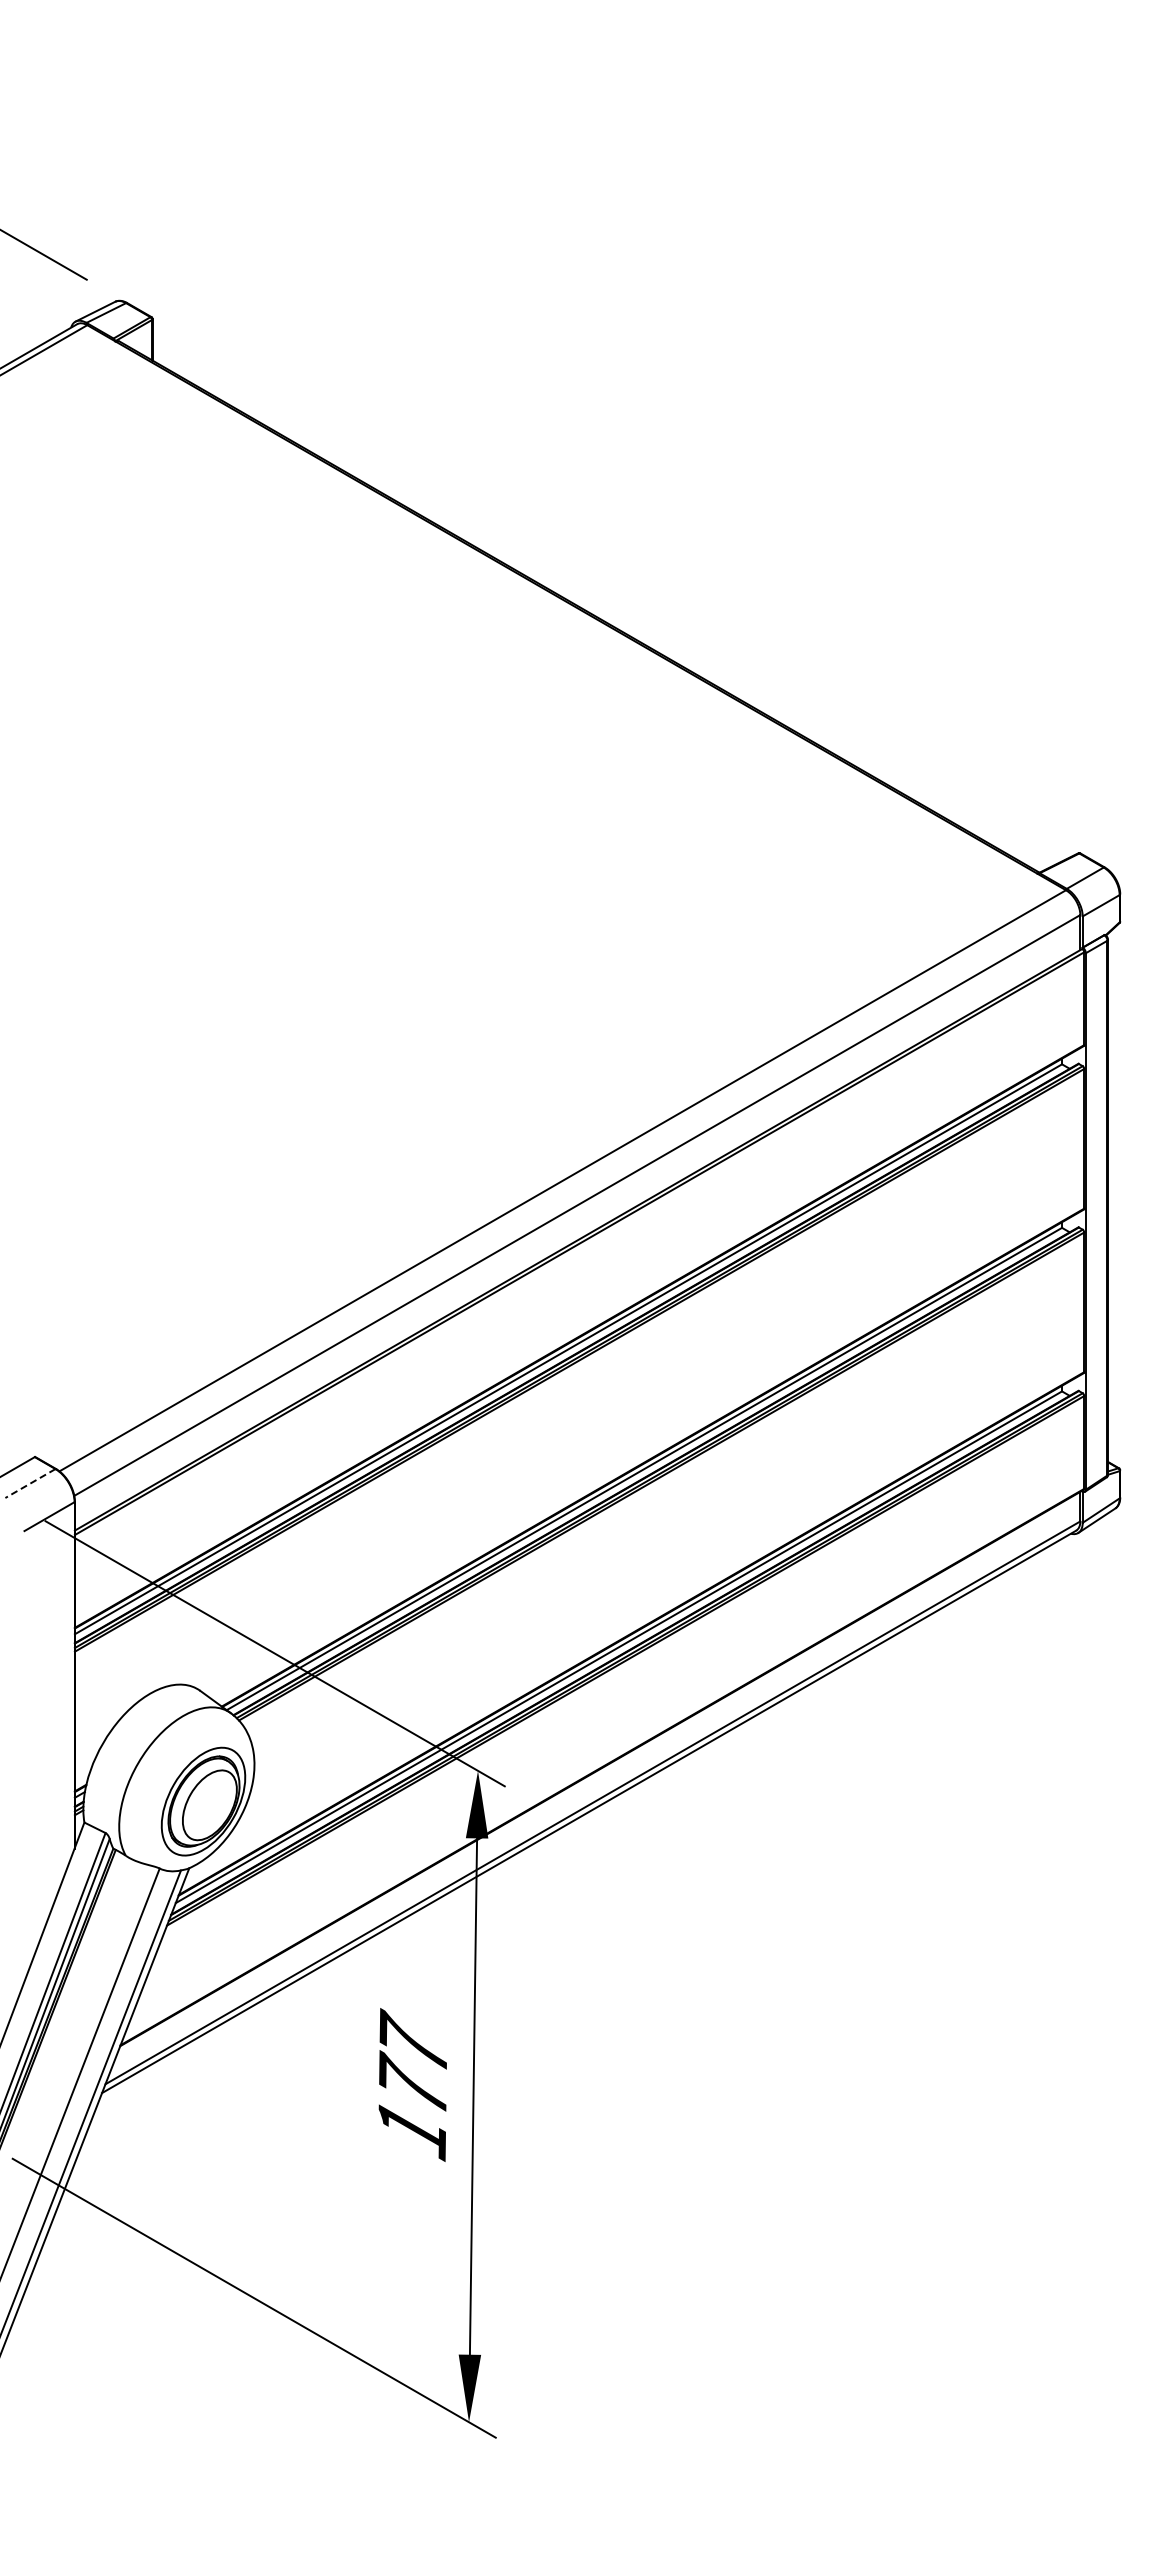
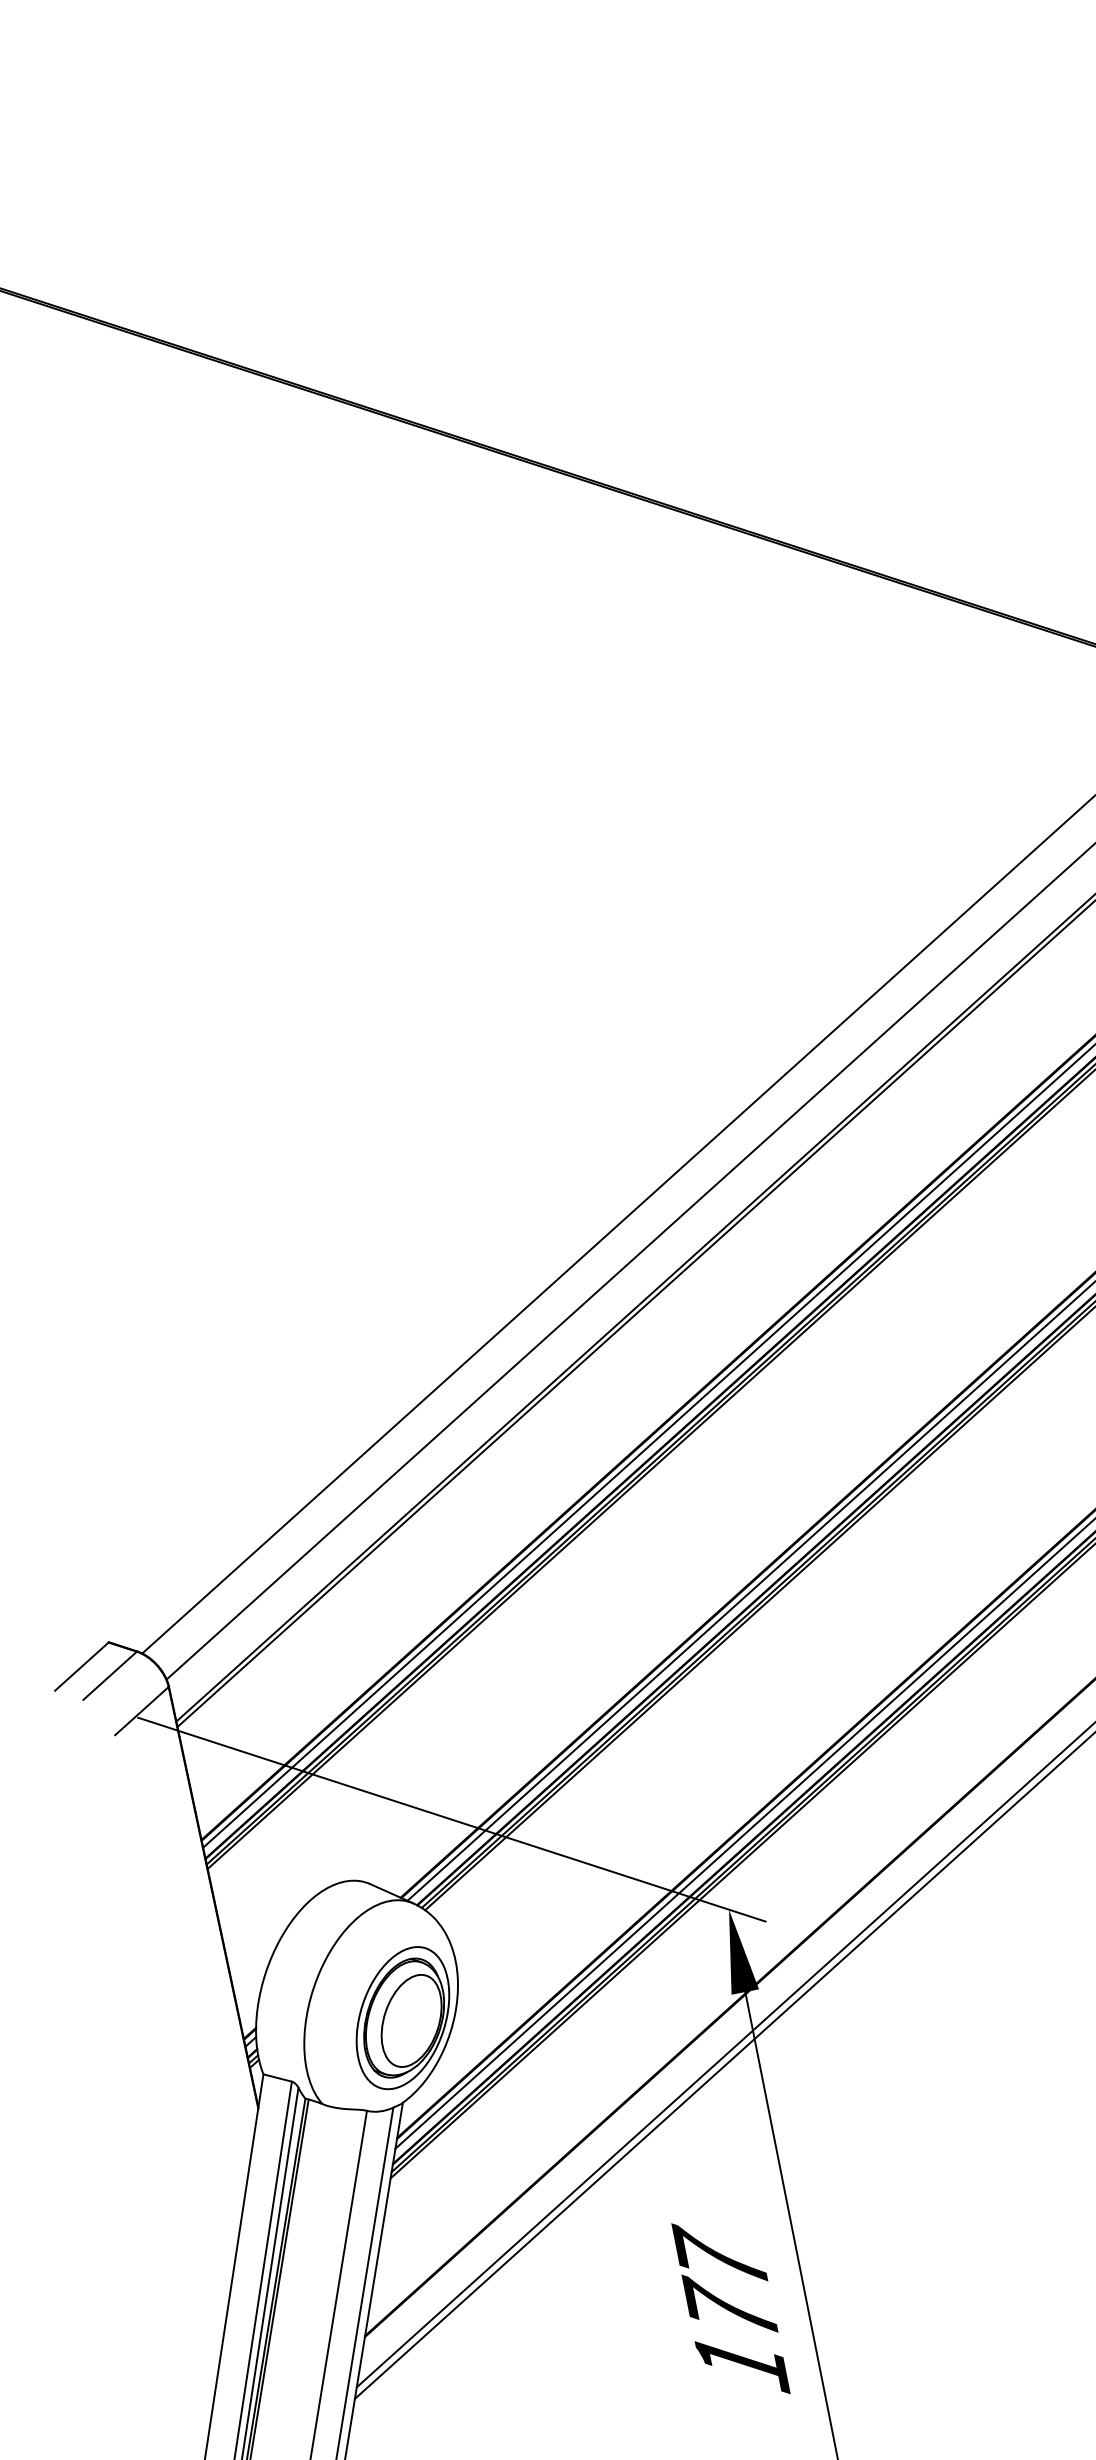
line: (30, 1483) -> (110, 1675), dashed -> solid

